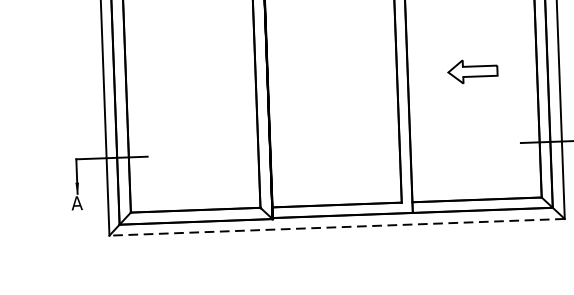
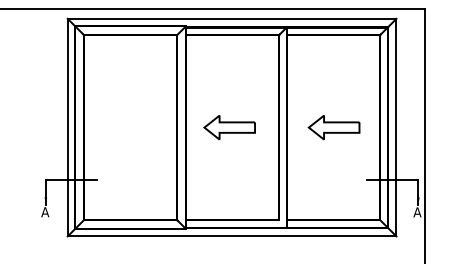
part: (472, 71) -> (333, 127), size x1.43
part: (327, 76) -> (229, 127), added
line: (336, 227) -> (231, 236), dashed -> solid

